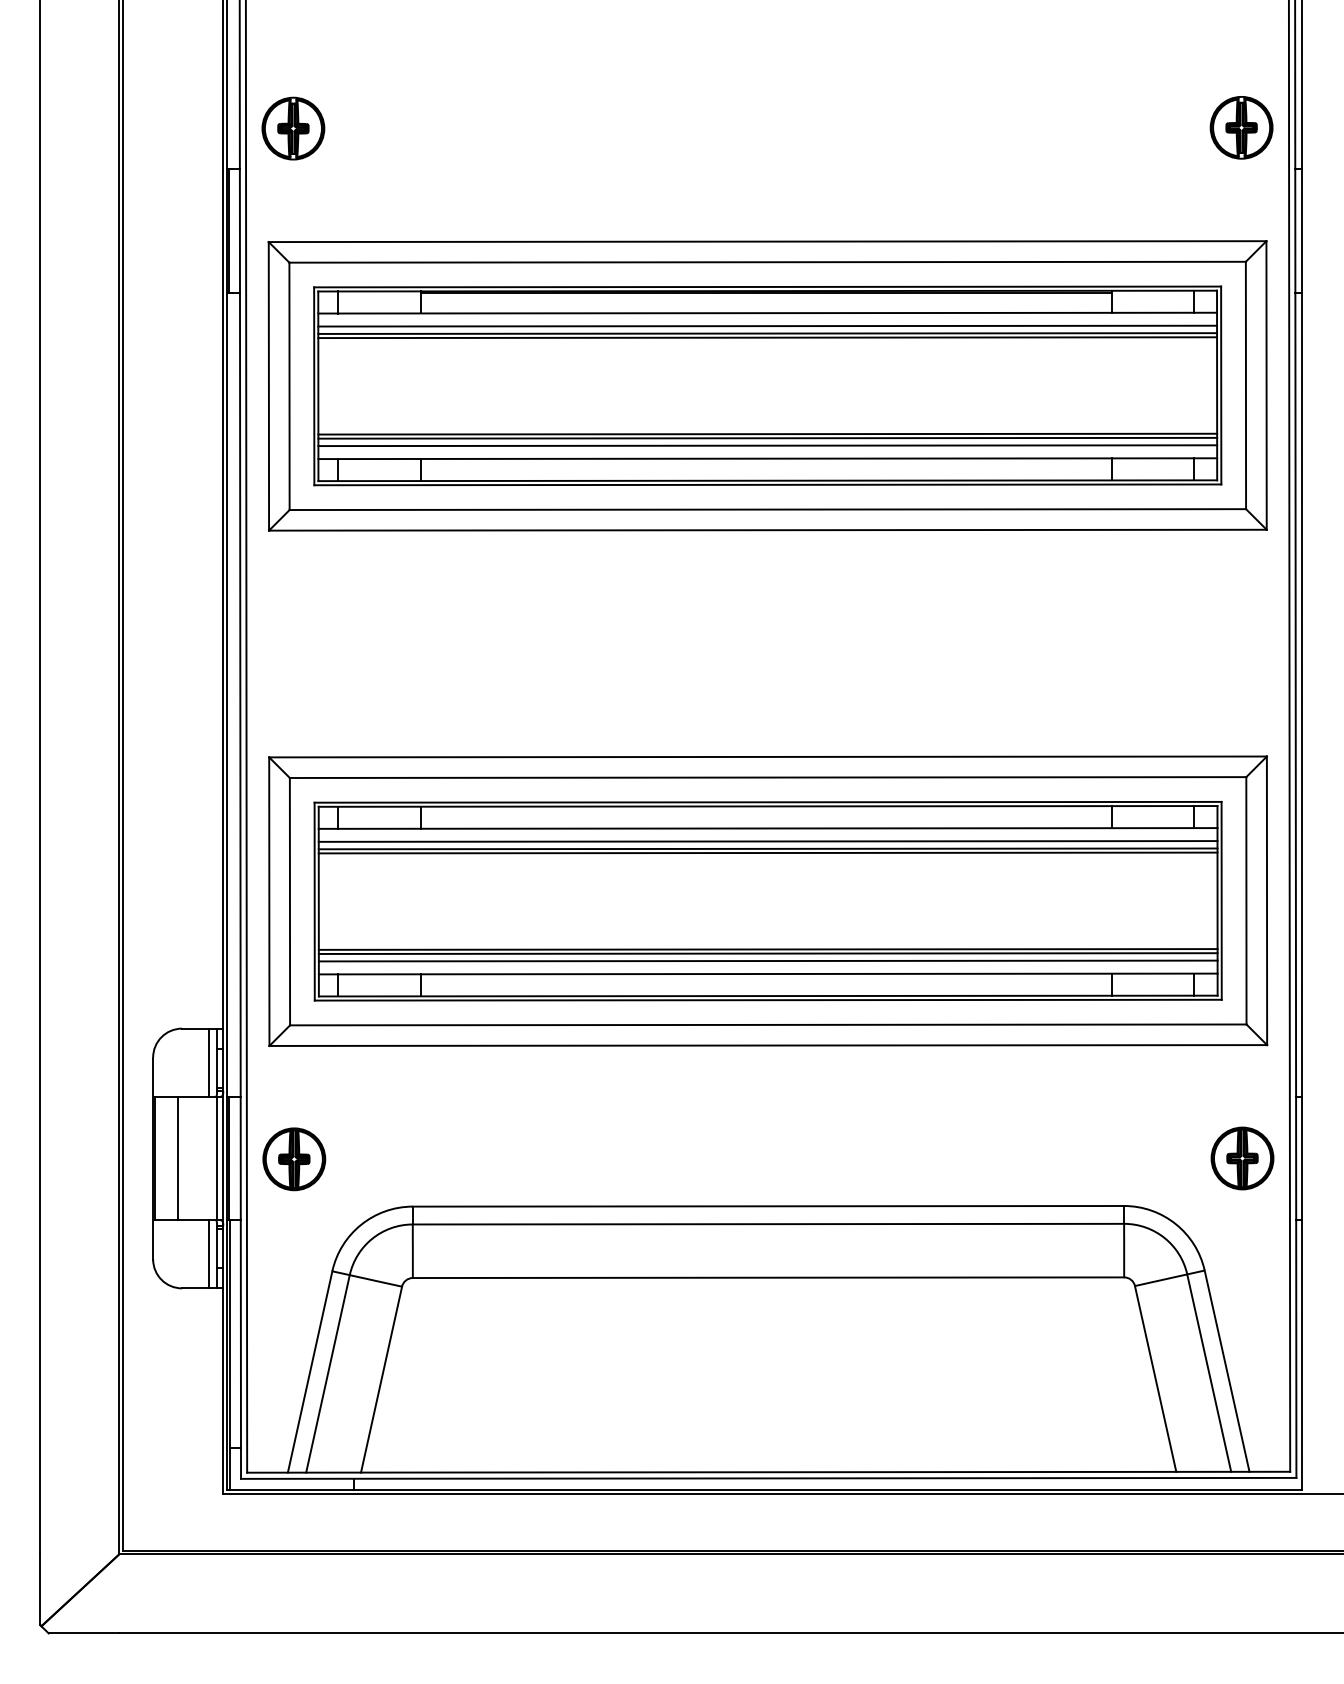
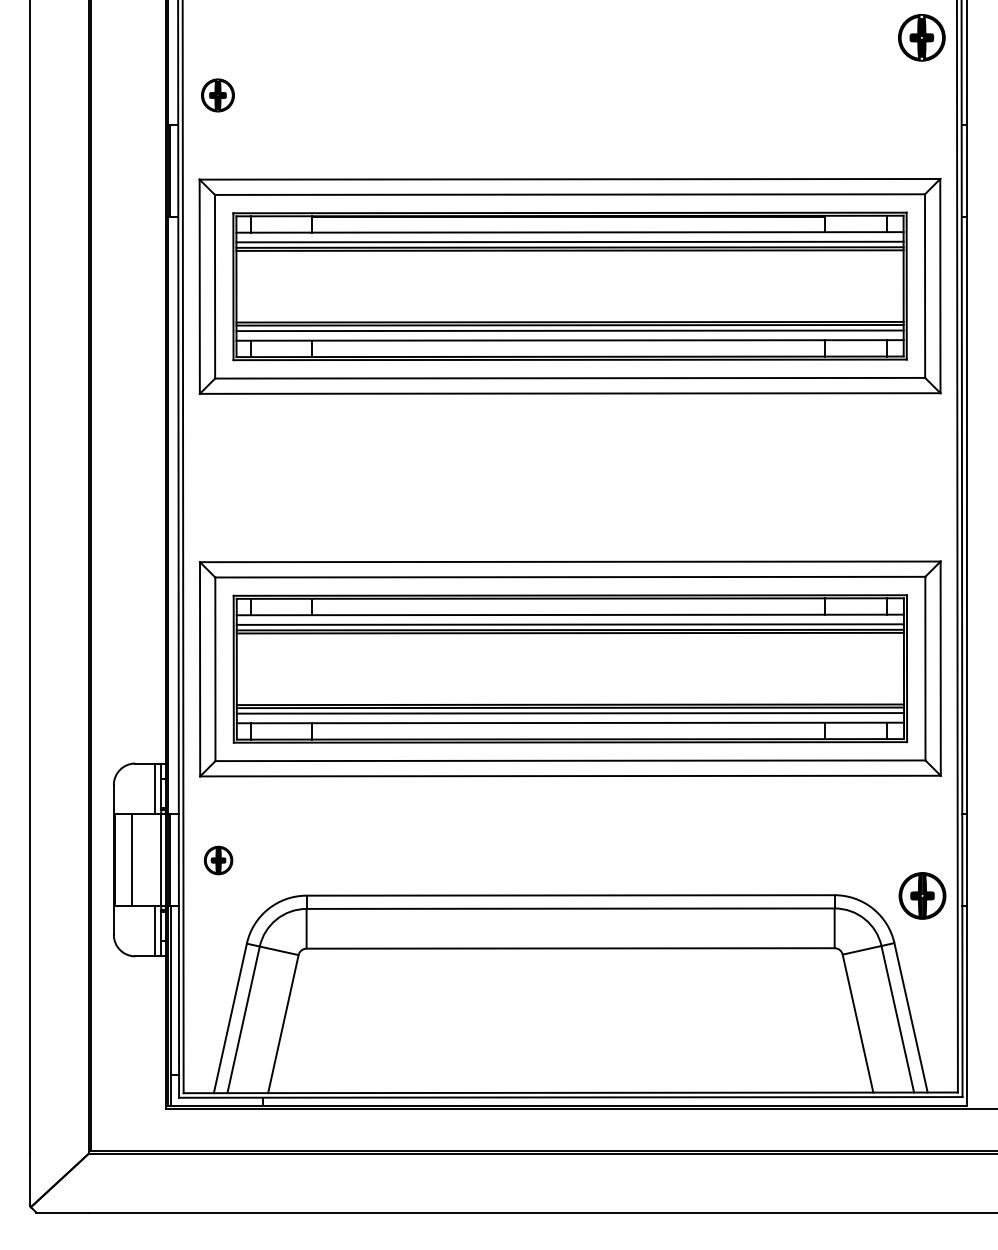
part: (1241, 127) -> (921, 37), moved
part: (292, 128) -> (217, 95), size x0.7
part: (1242, 1157) -> (922, 895), moved
part: (294, 1159) -> (218, 860), size x0.6

